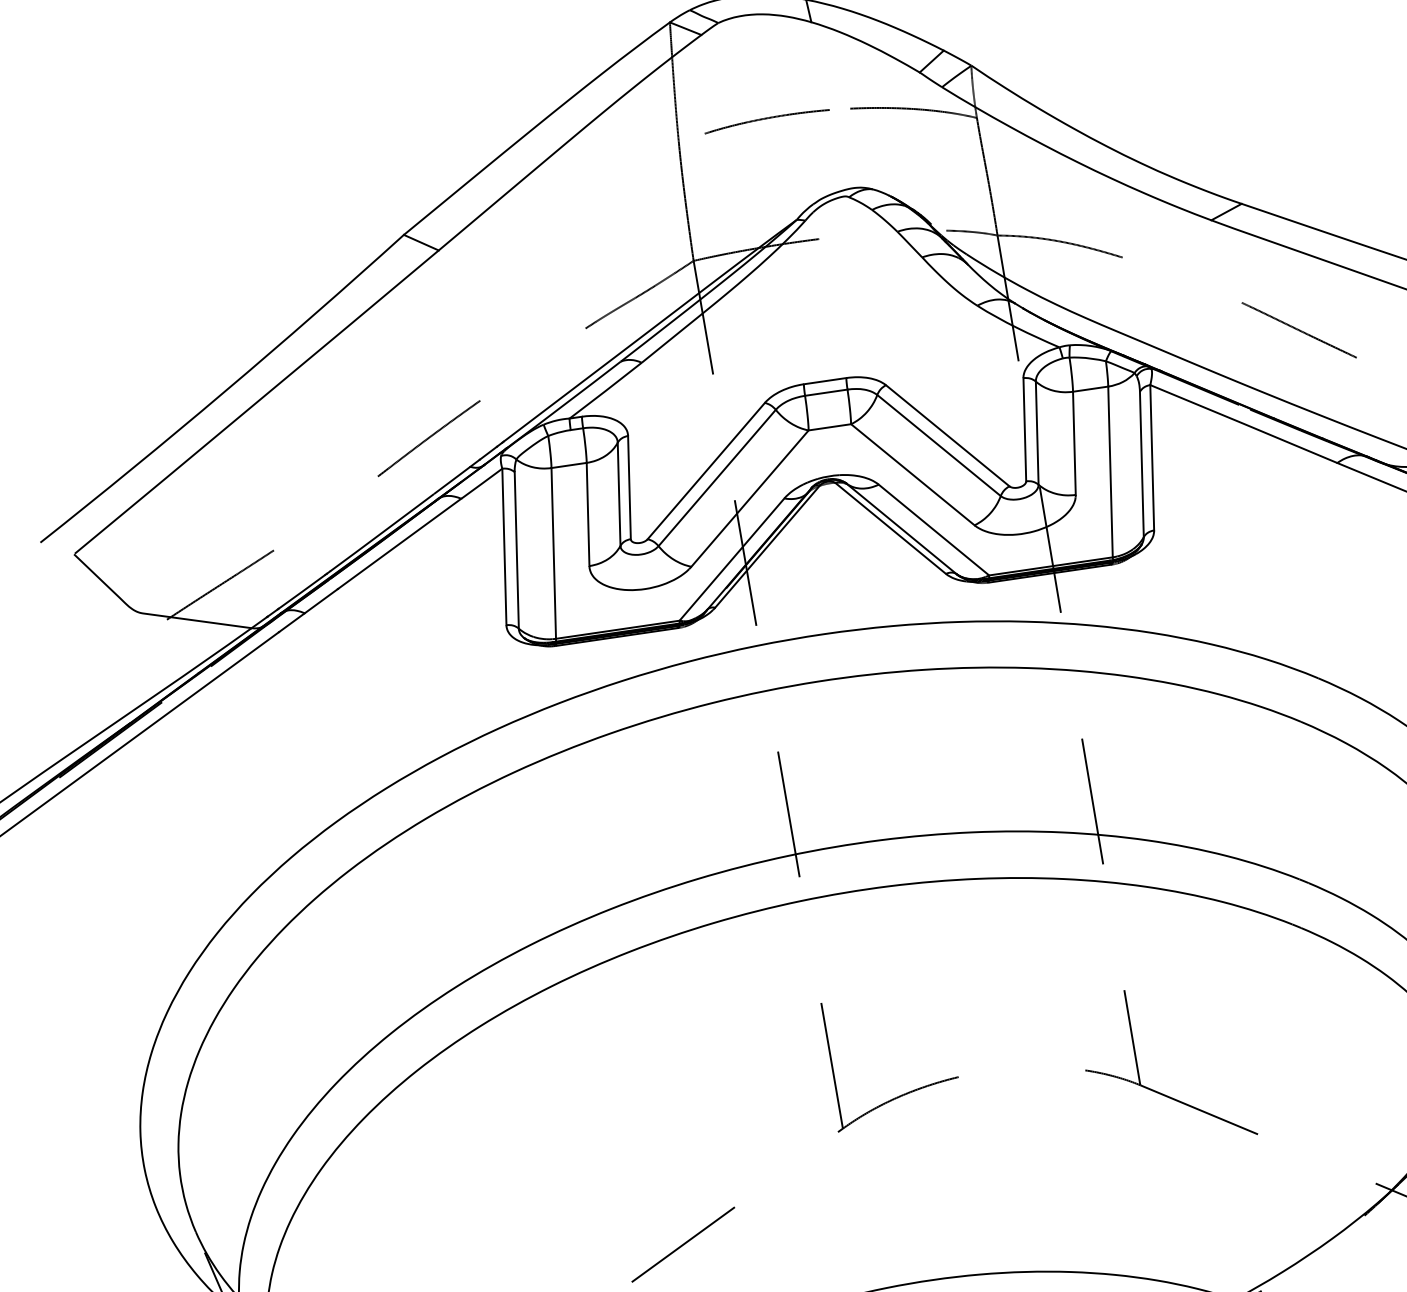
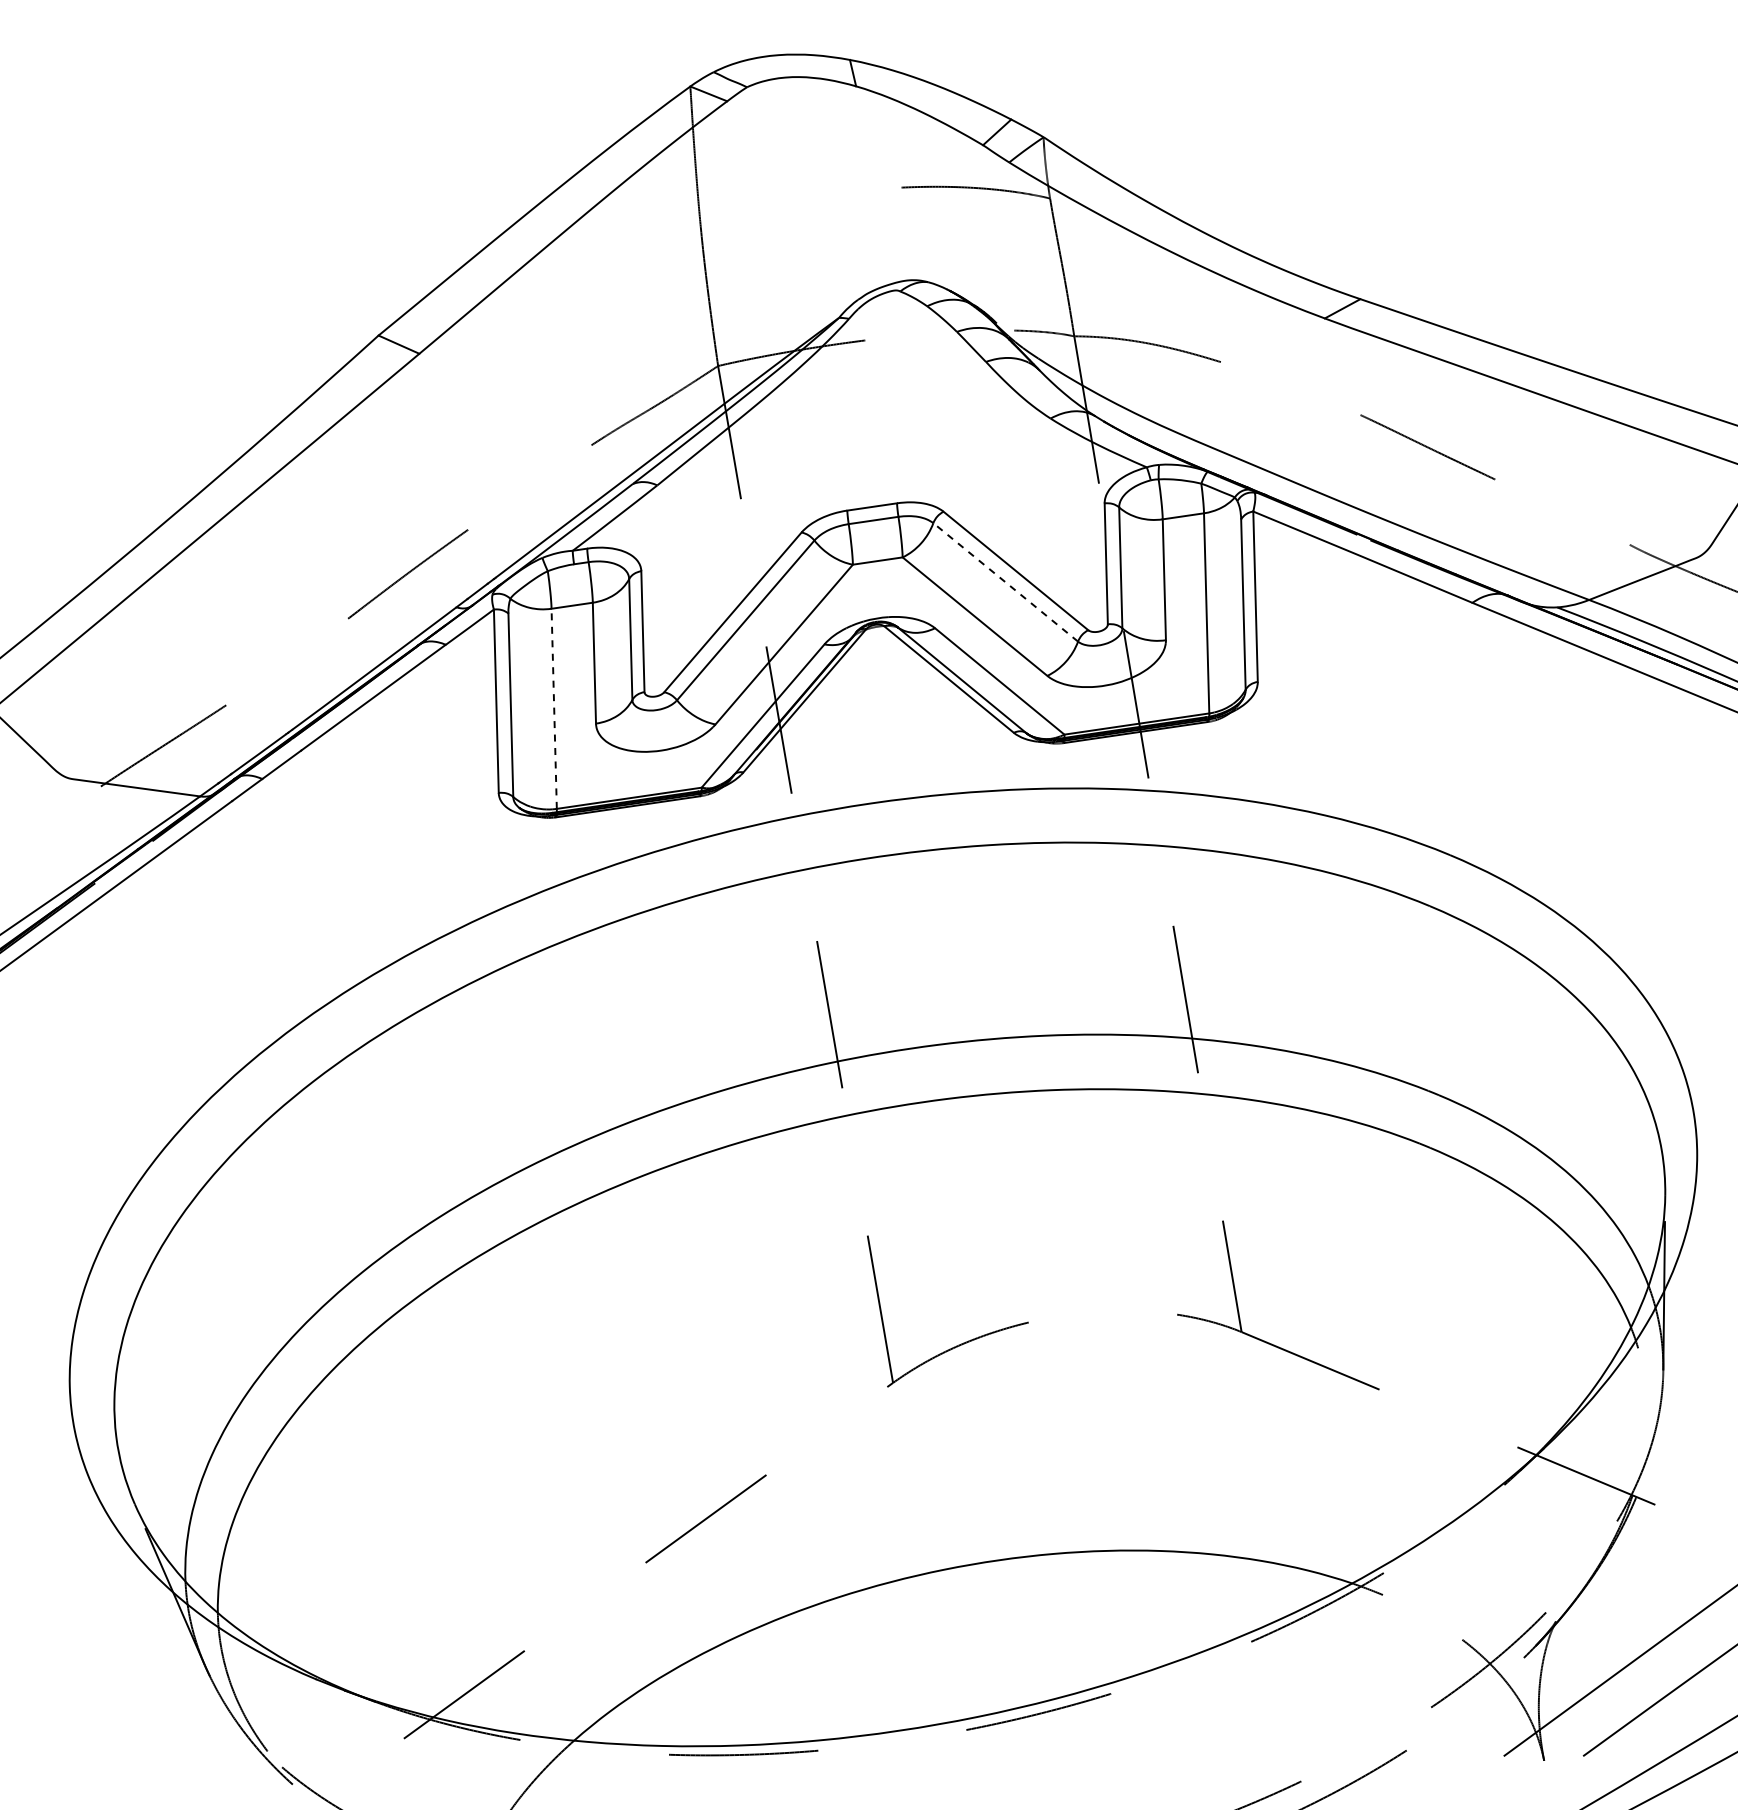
curve: (765, 119) -> (802, 200), removed
line: (938, 445) -> (1005, 582), solid -> dashed
line: (554, 553) -> (554, 708), solid -> dashed

